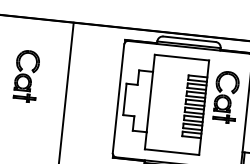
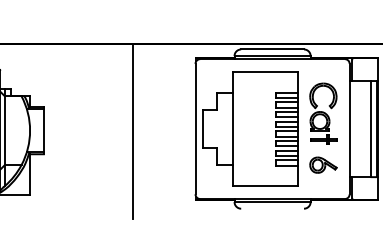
part: (26, 75) -> (83, 113), removed
part: (221, 139) -> (323, 164), added

